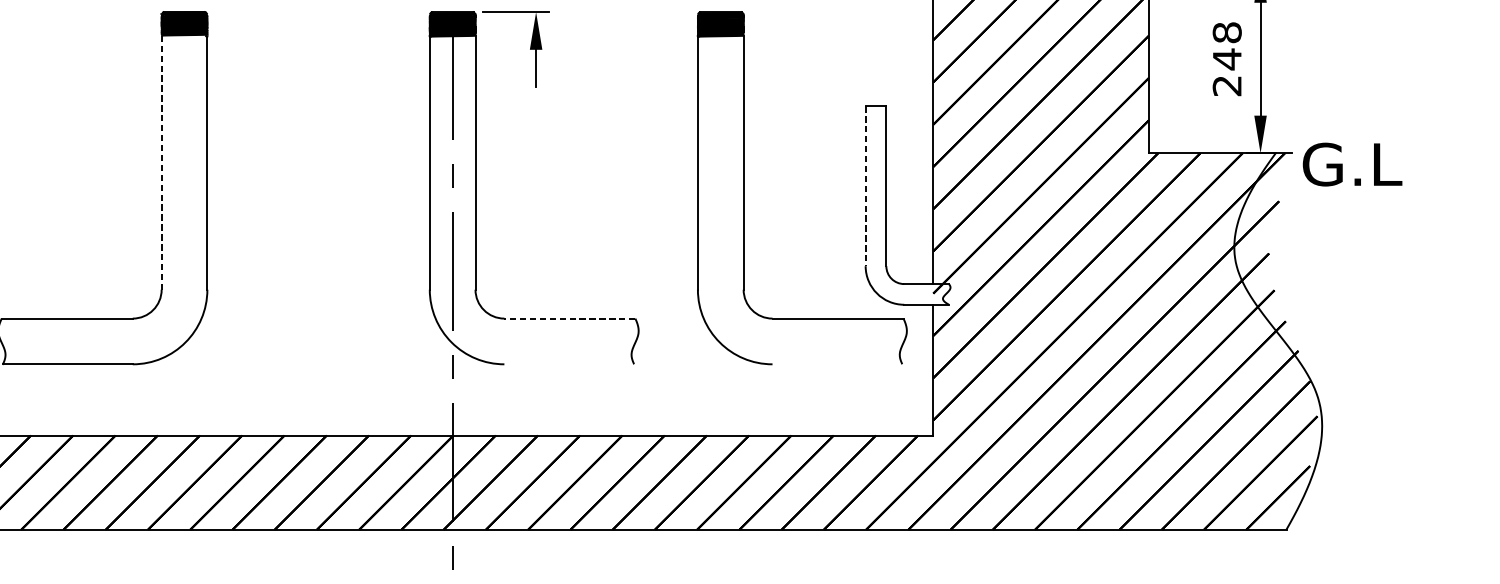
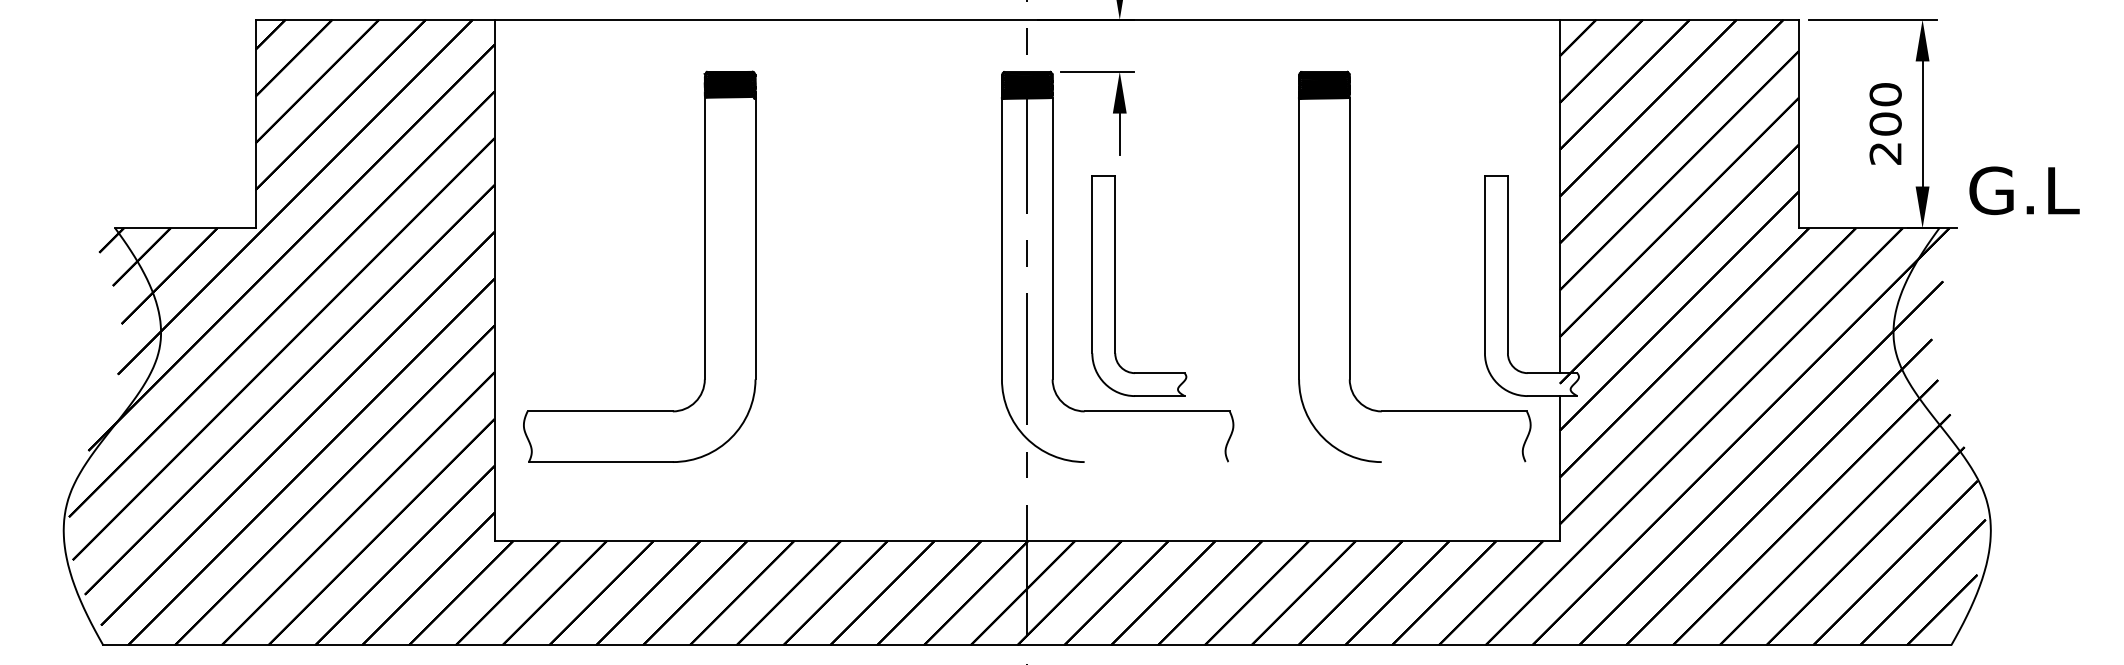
text: (1227, 46) -> (1885, 109), 248 -> 200
line: (161, 162) -> (704, 238), dashed -> solid
text: (1352, 164) -> (2024, 190), moved
line: (865, 186) -> (1484, 264), dashed -> solid
part: (532, 204) -> (1115, 285), added
line: (570, 318) -> (1157, 411), dashed -> solid

